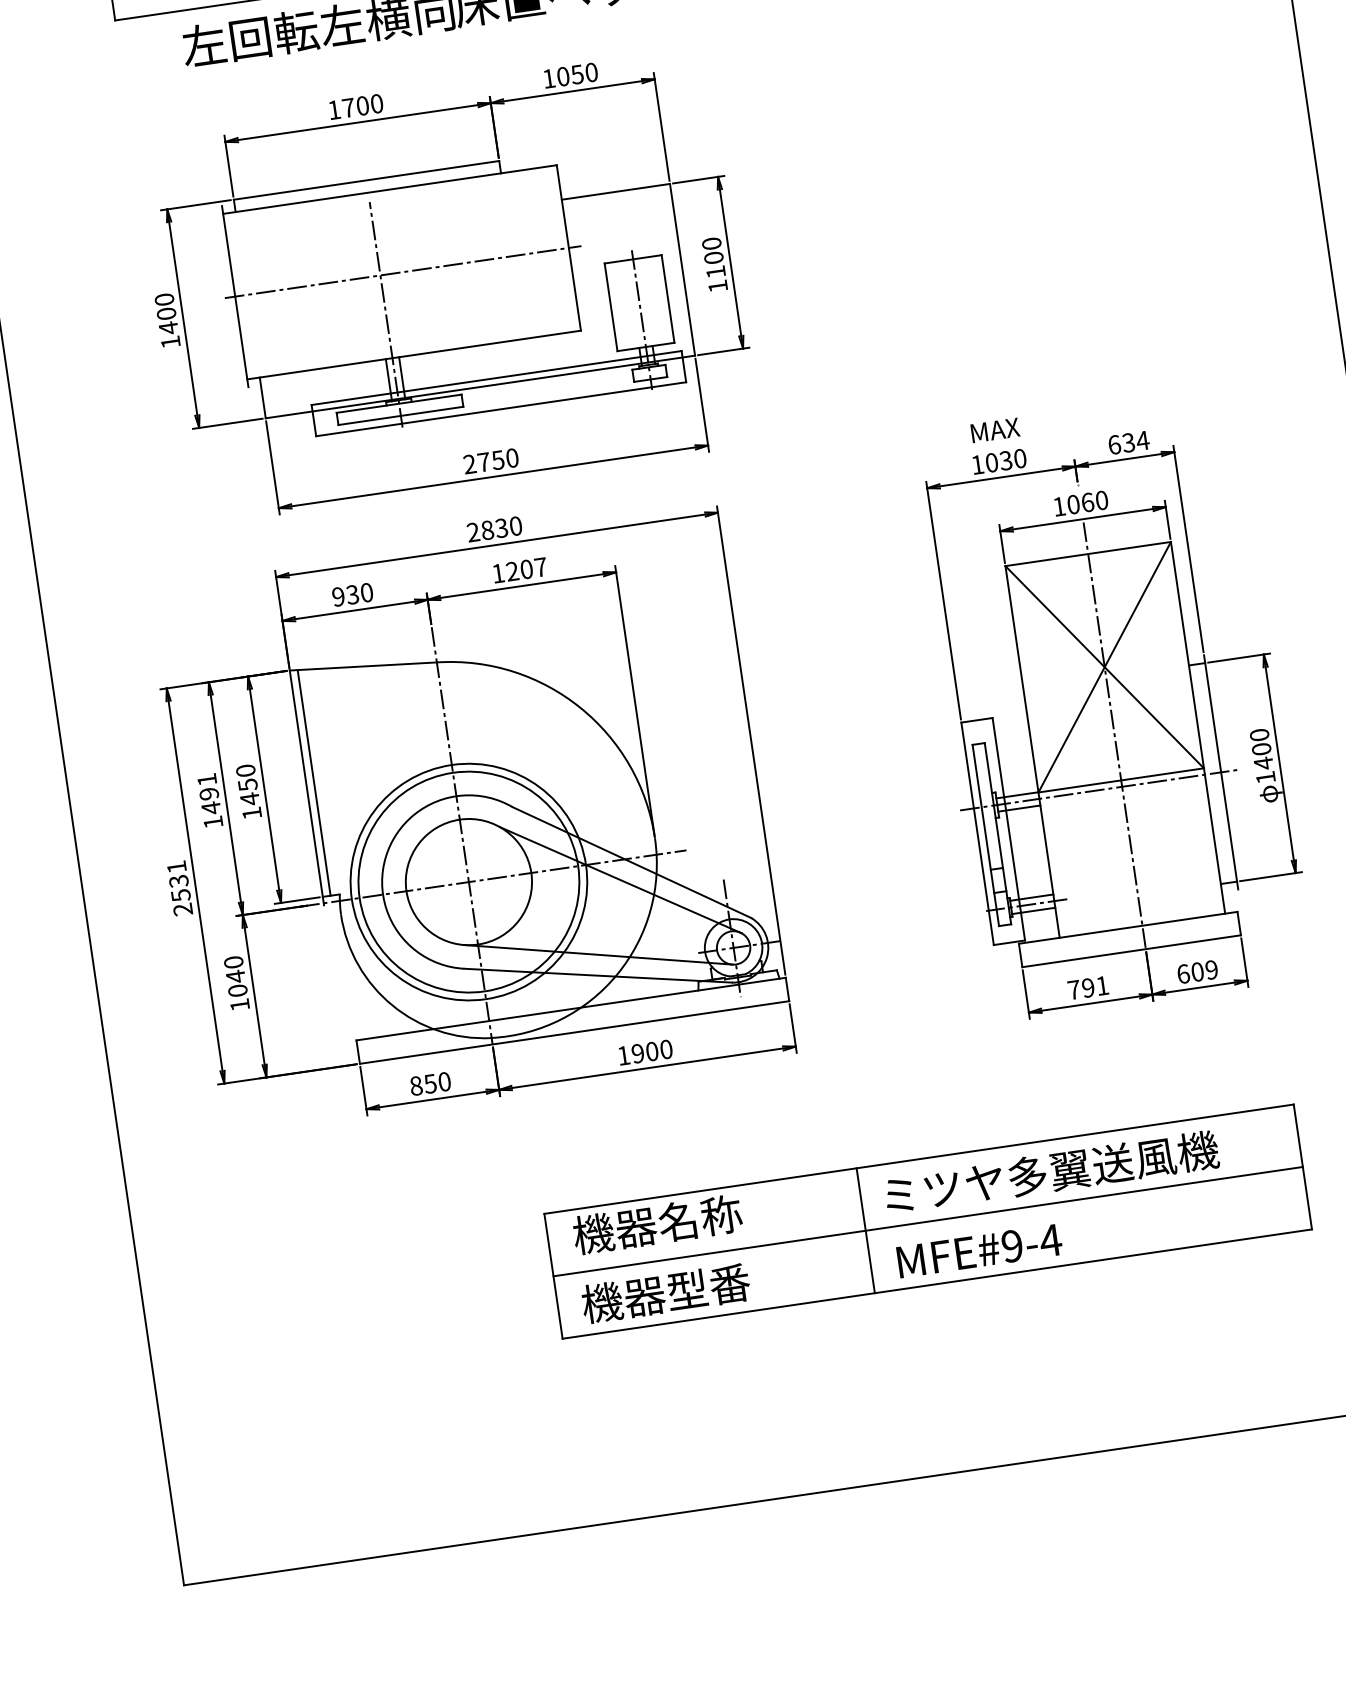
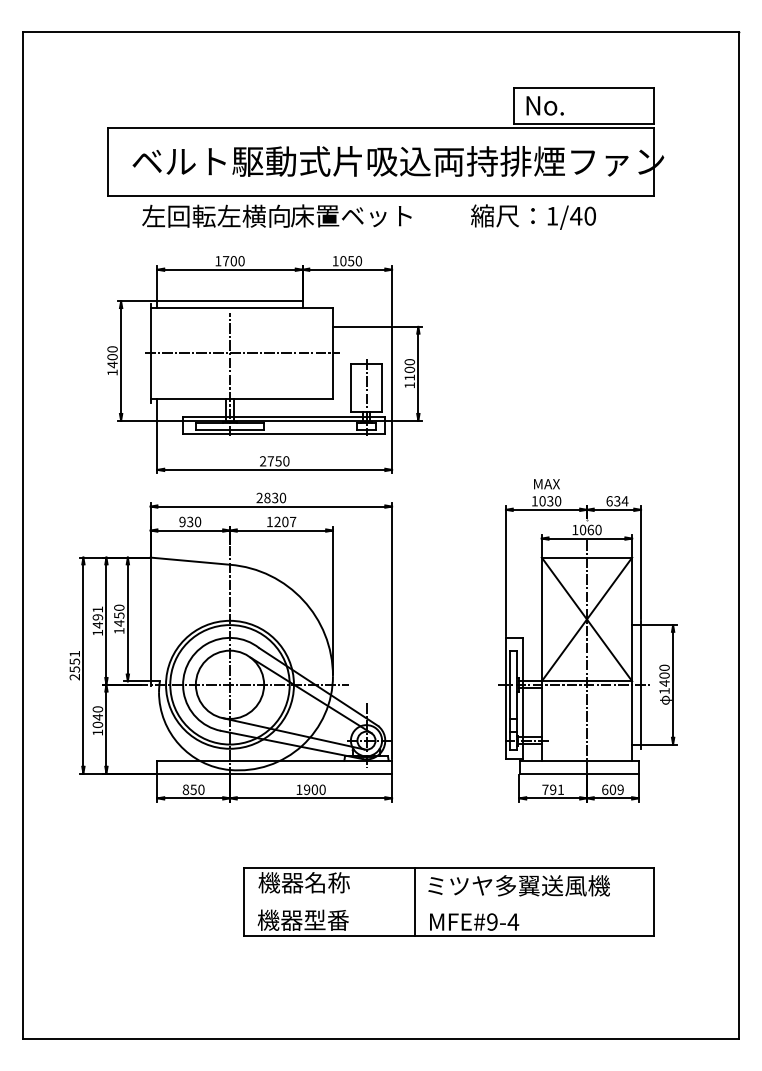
line: (313, 782) -> (154, 619), removed
text: (178, 880) -> (74, 661), 2531 -> 2551
line: (928, 1221) -> (449, 902), removed

